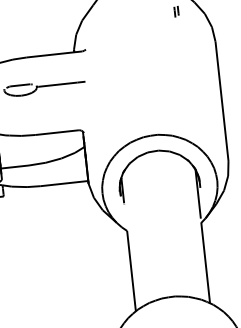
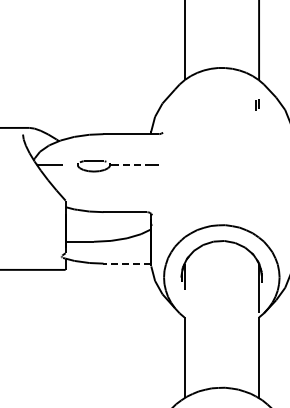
line: (57, 84) -> (131, 164), solid -> dashed
line: (64, 183) -> (127, 263), solid -> dashed

